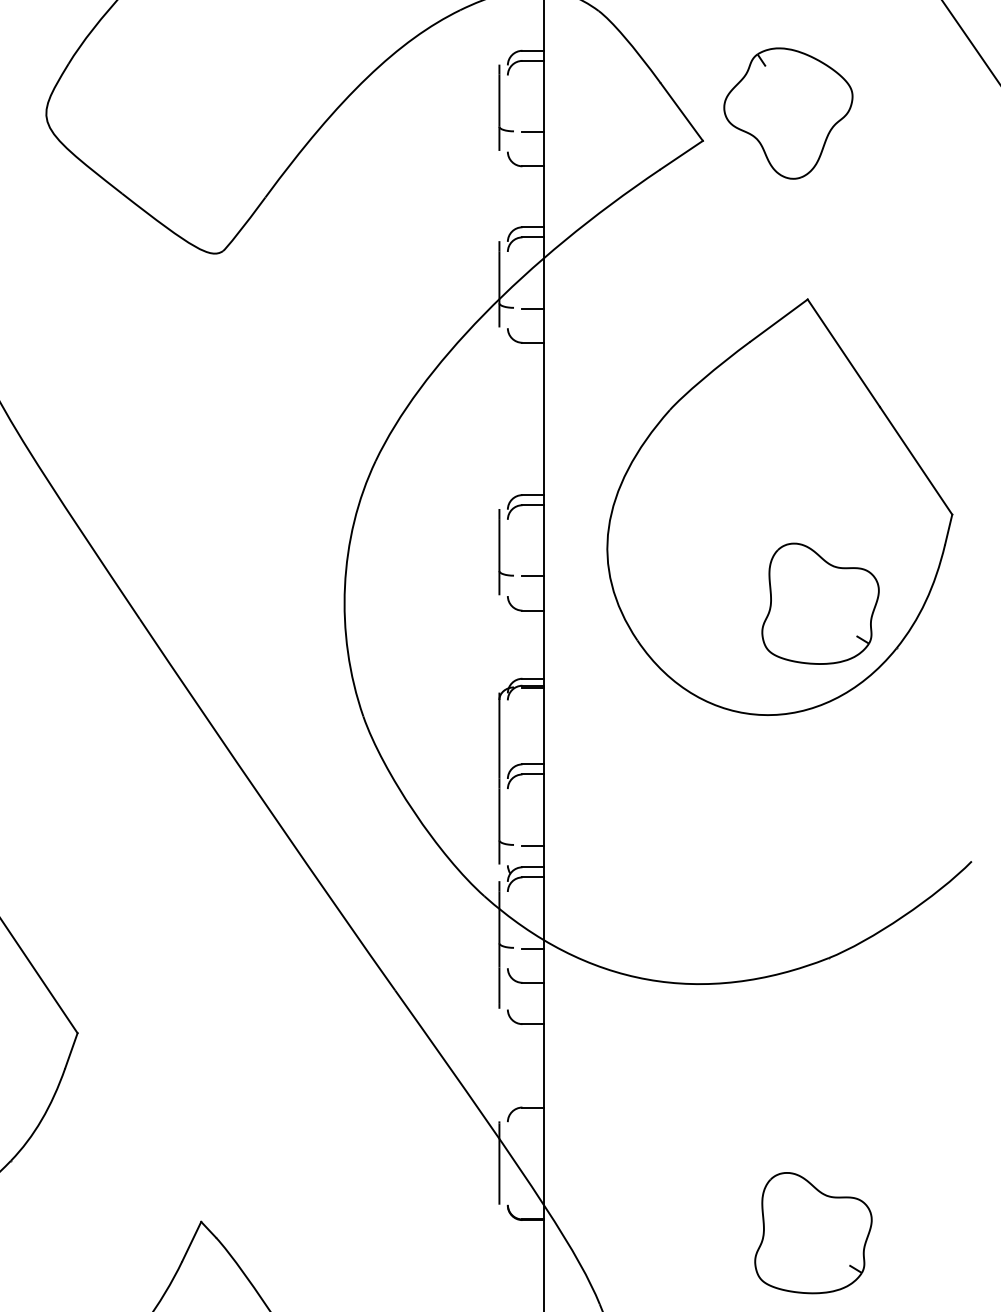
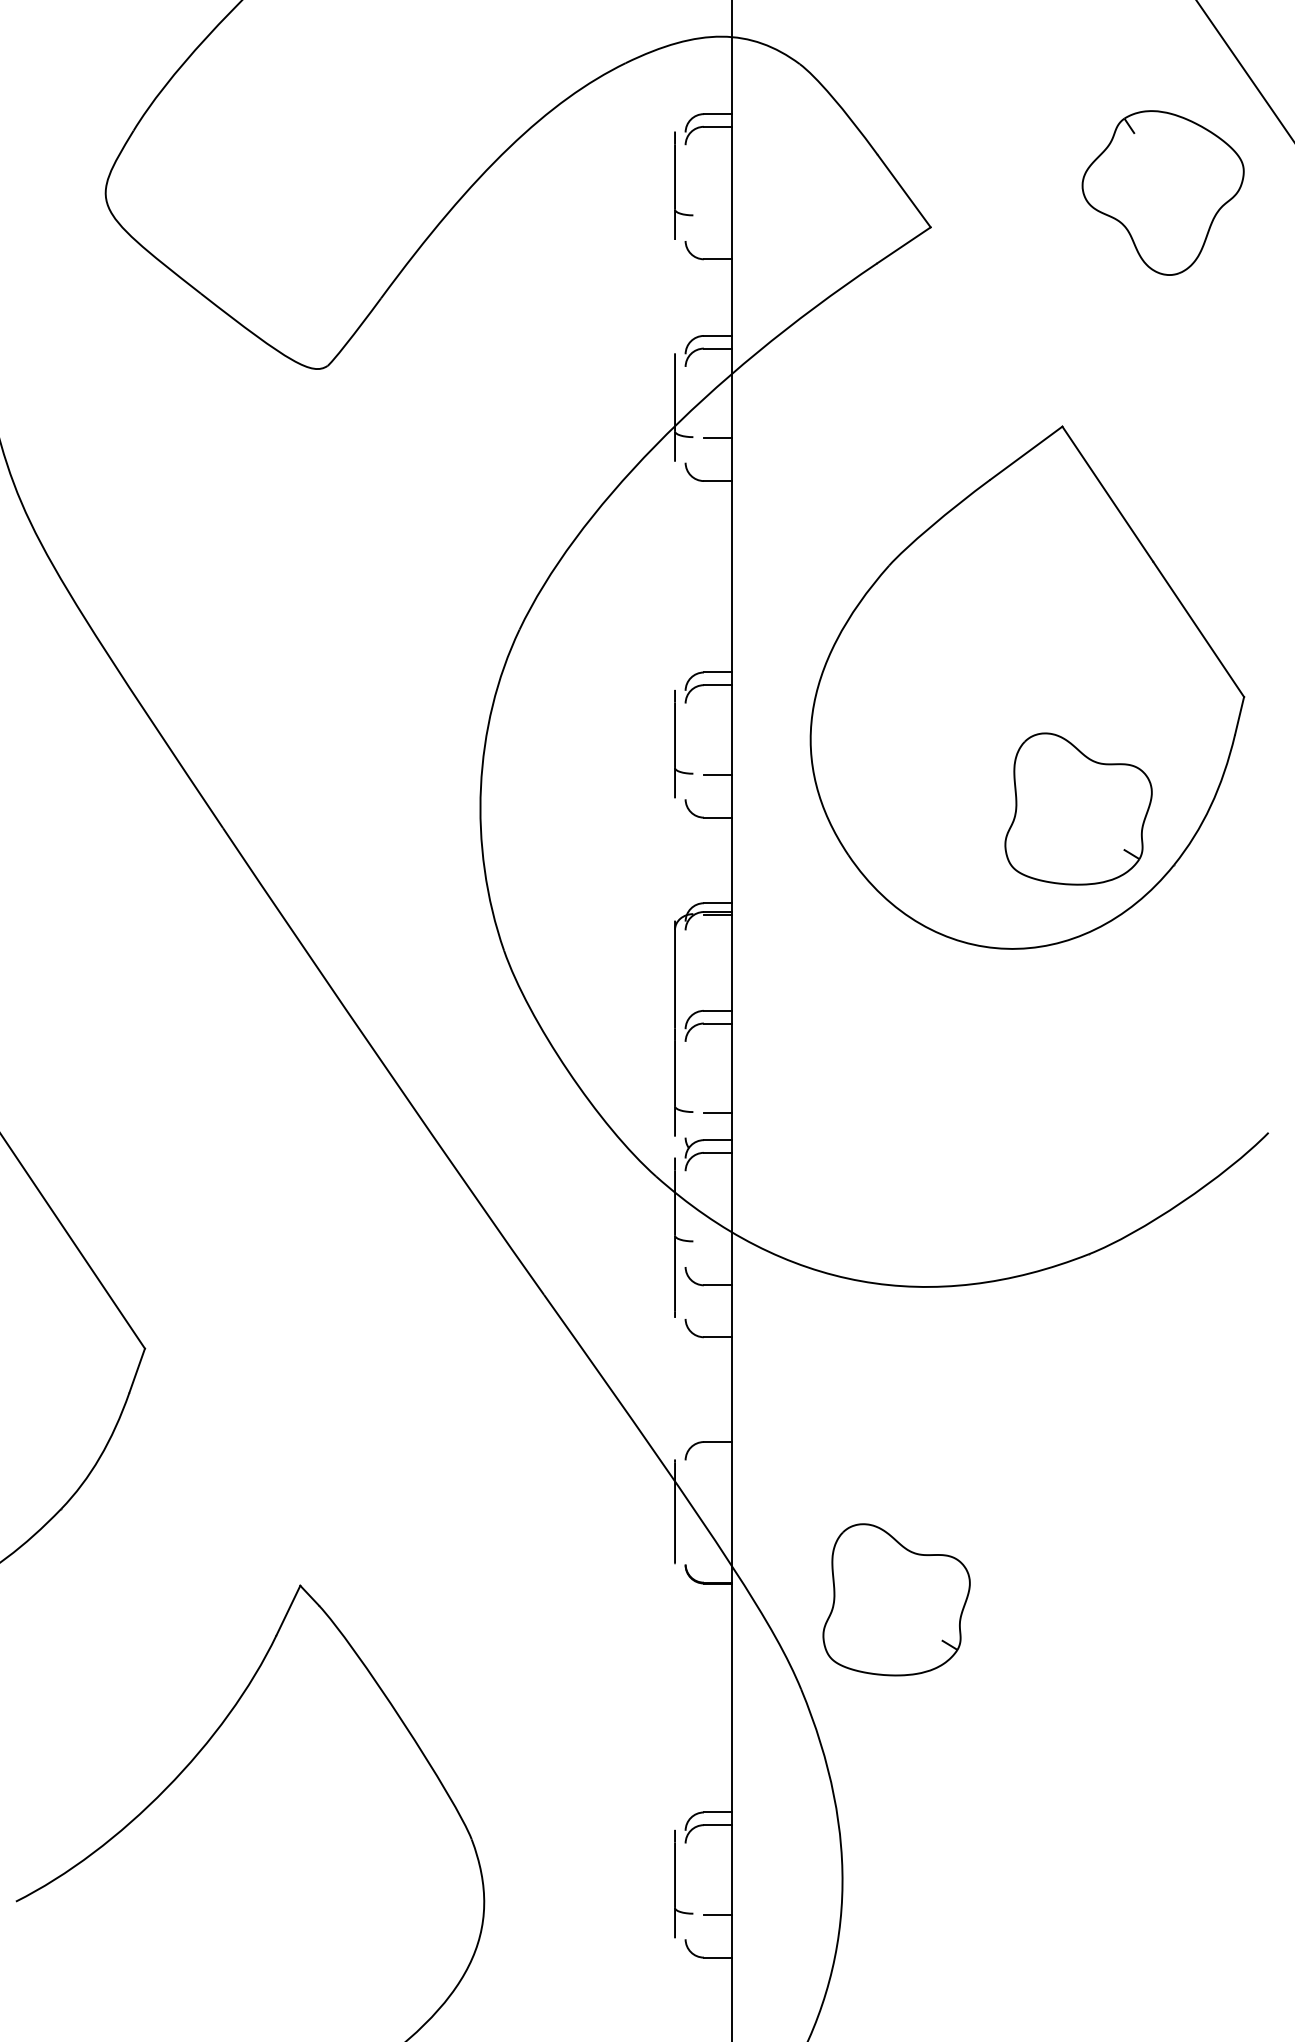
part: (787, 113) -> (1162, 192), moved
line: (533, 132) -> (717, 216), removed
line: (533, 948) -> (717, 1242), removed
part: (813, 1232) -> (896, 1599), moved

